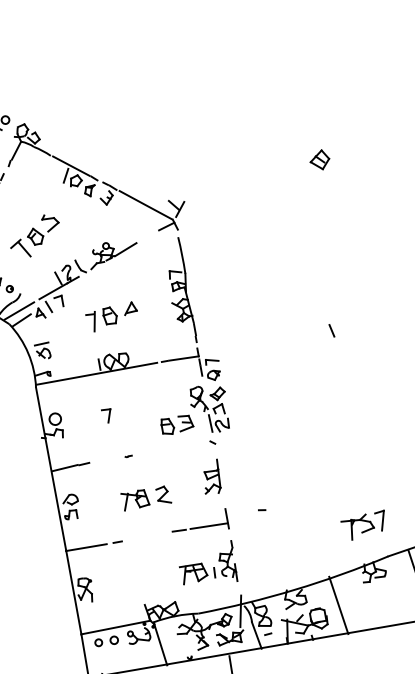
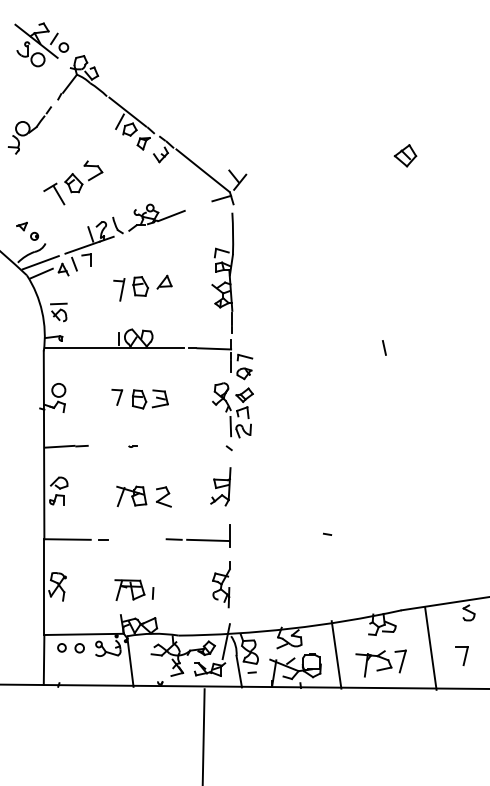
part: (177, 424) -> (150, 399), moved
line: (261, 509) -> (327, 533), moved
part: (363, 525) -> (380, 663), moved
part: (197, 572) -> (134, 589), moved

